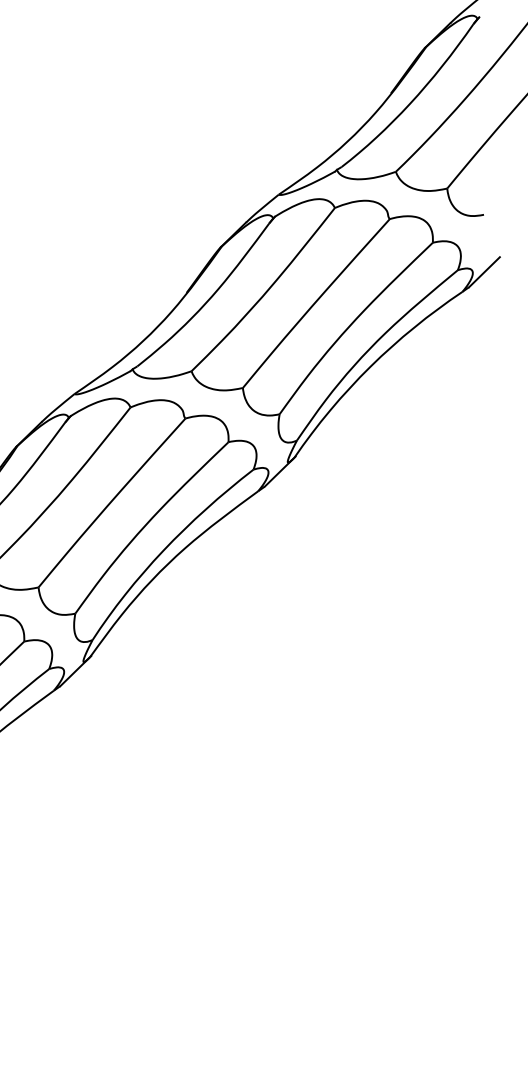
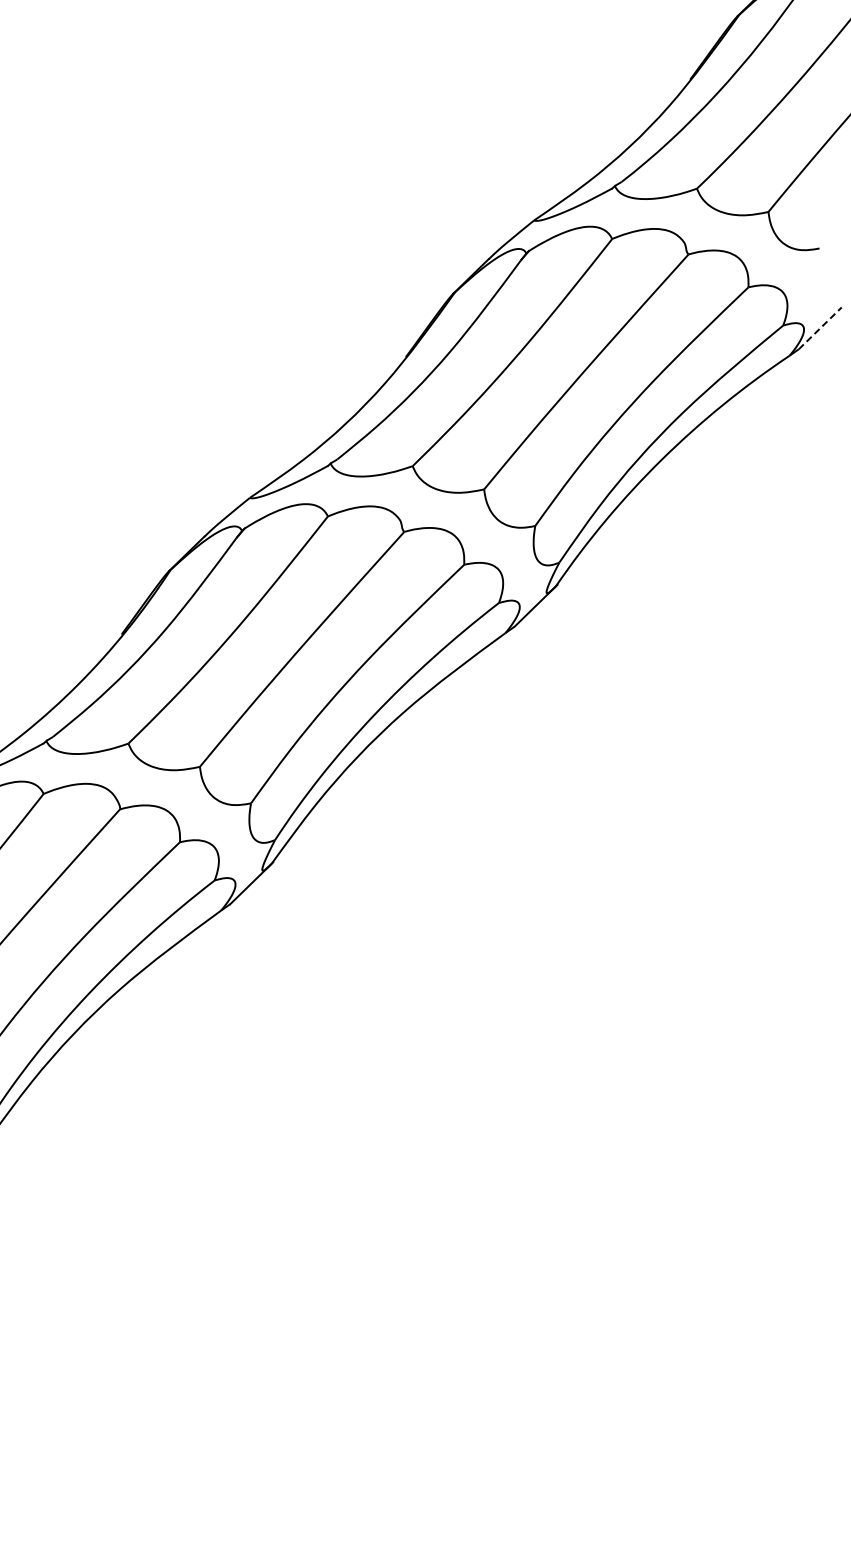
line: (484, 272) -> (820, 328), solid -> dashed

